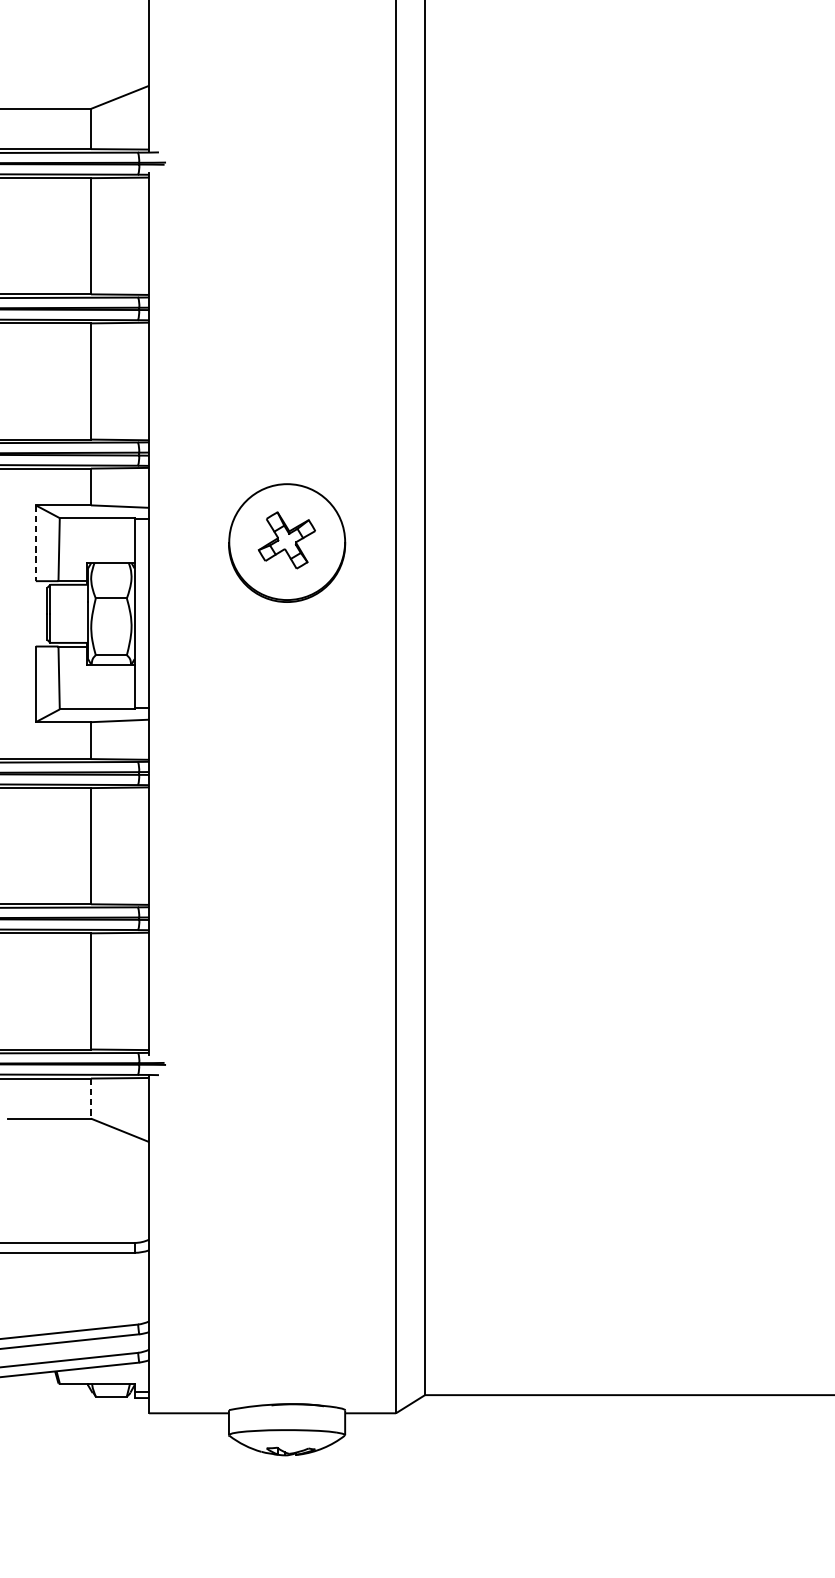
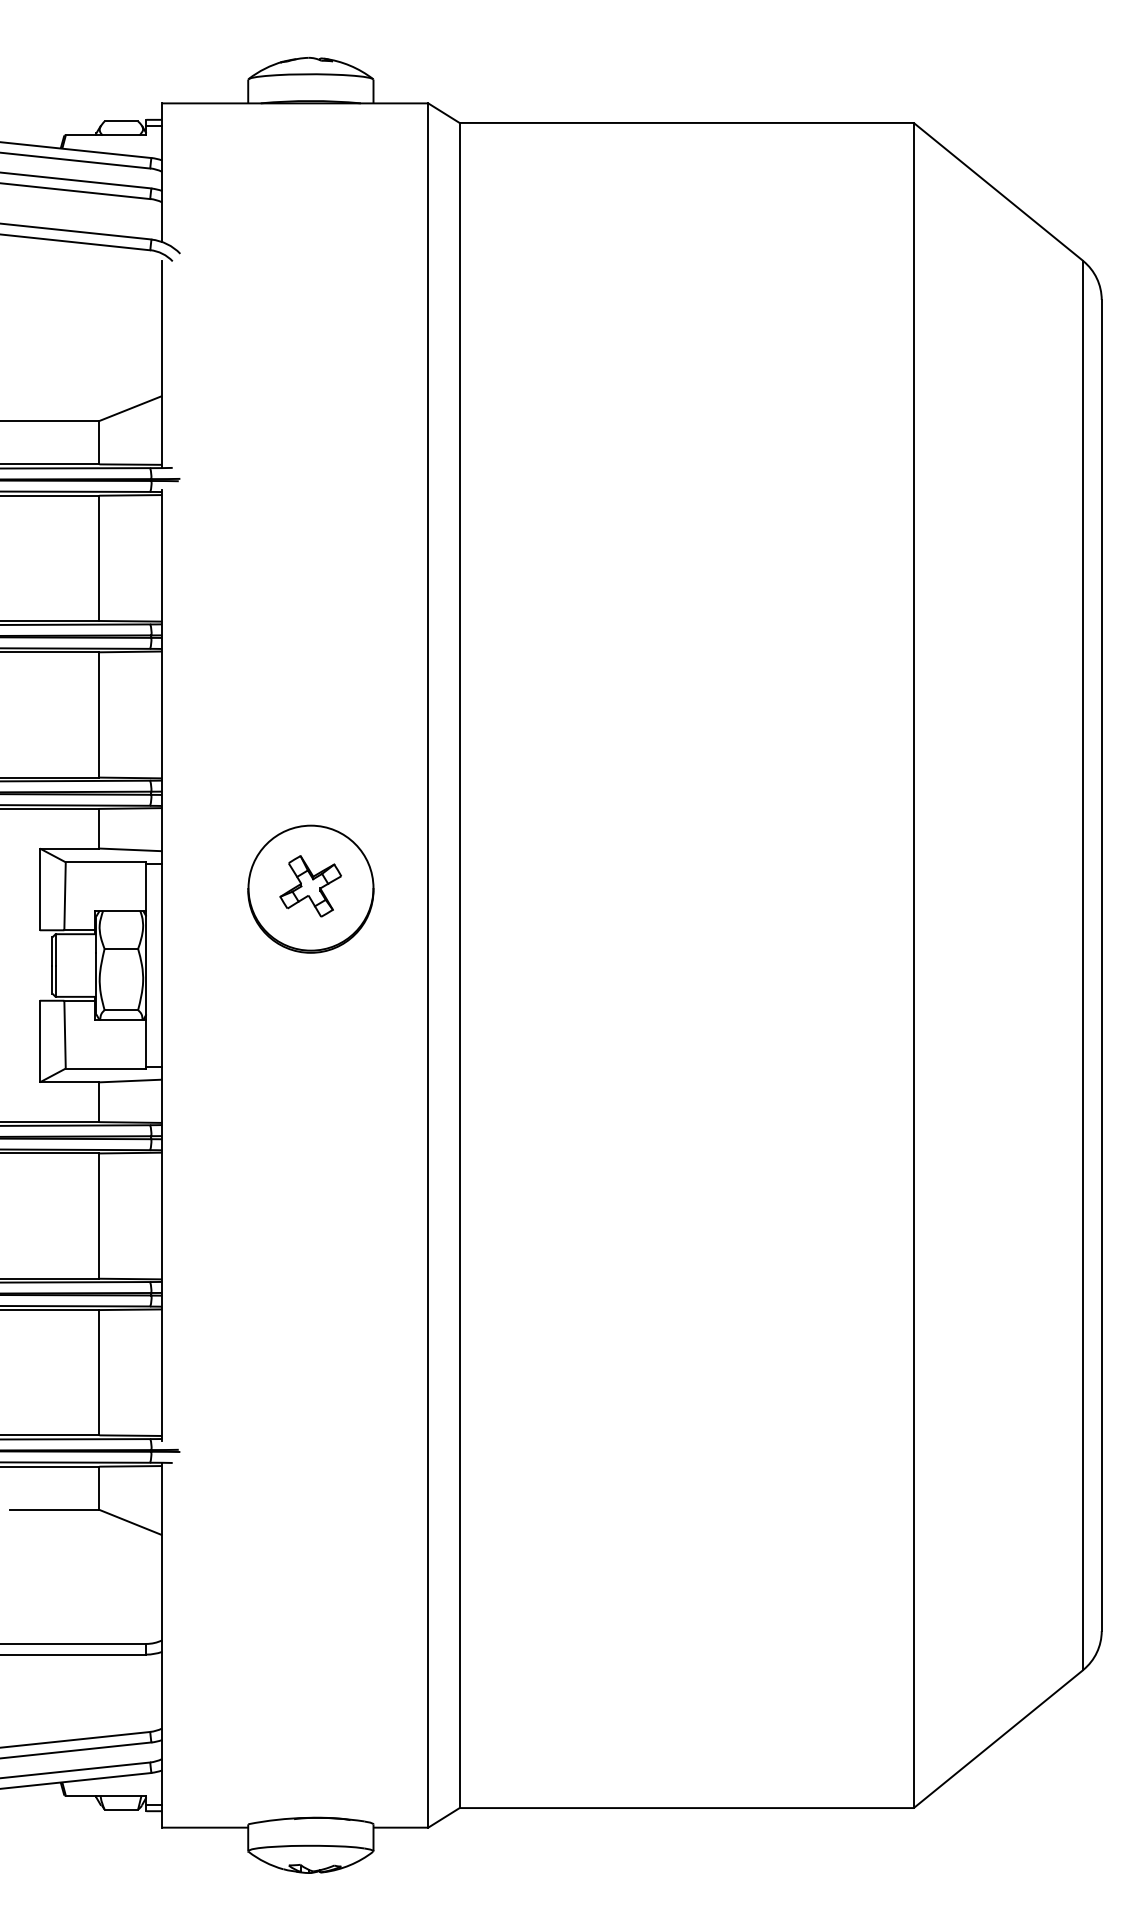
line: (35, 543) -> (39, 889), dashed -> solid
line: (91, 1098) -> (99, 1488), dashed -> solid

